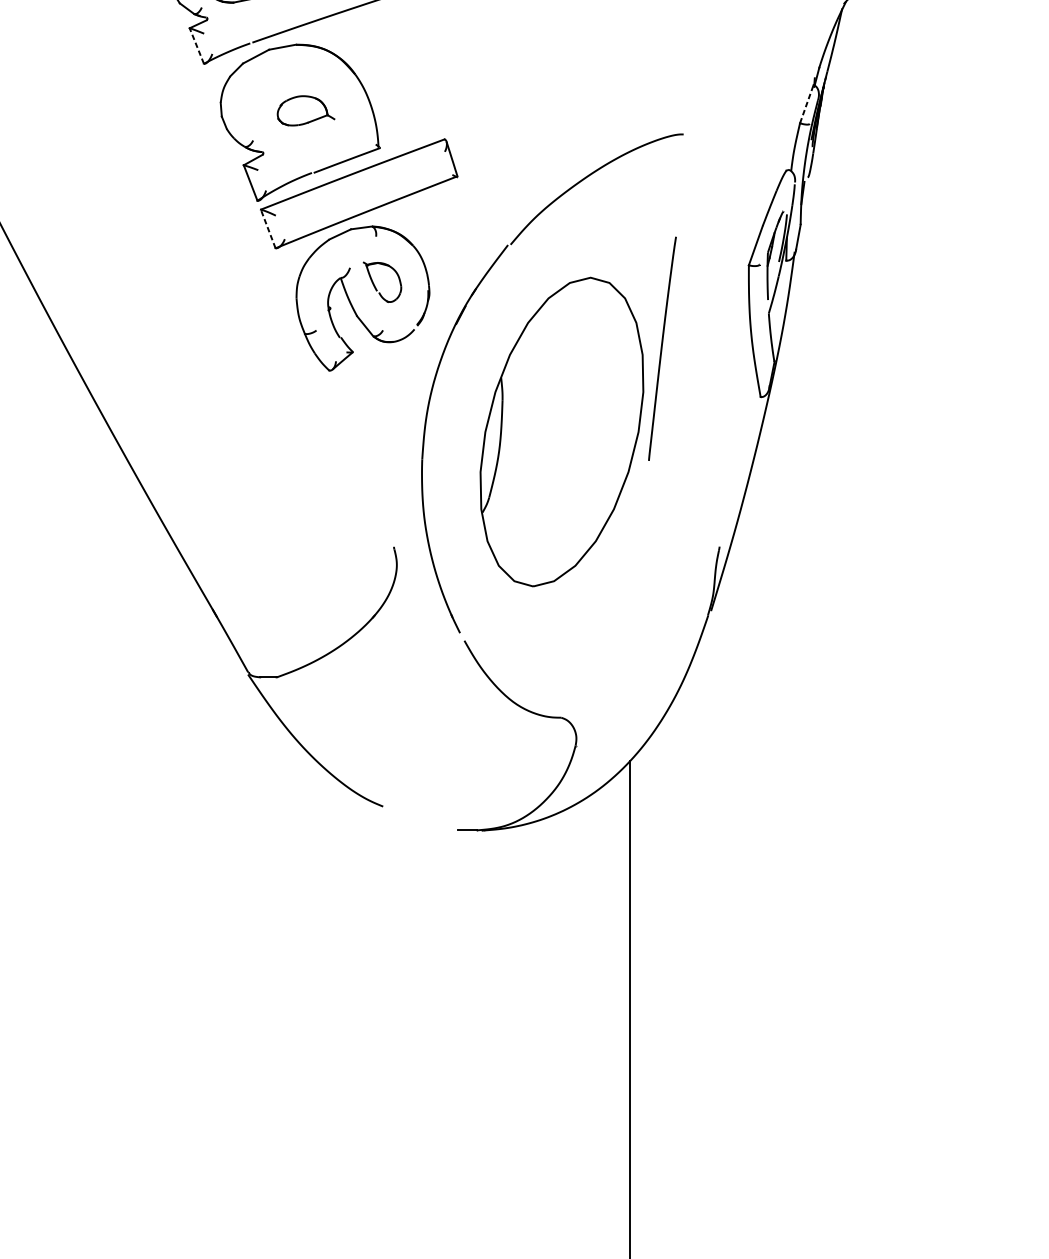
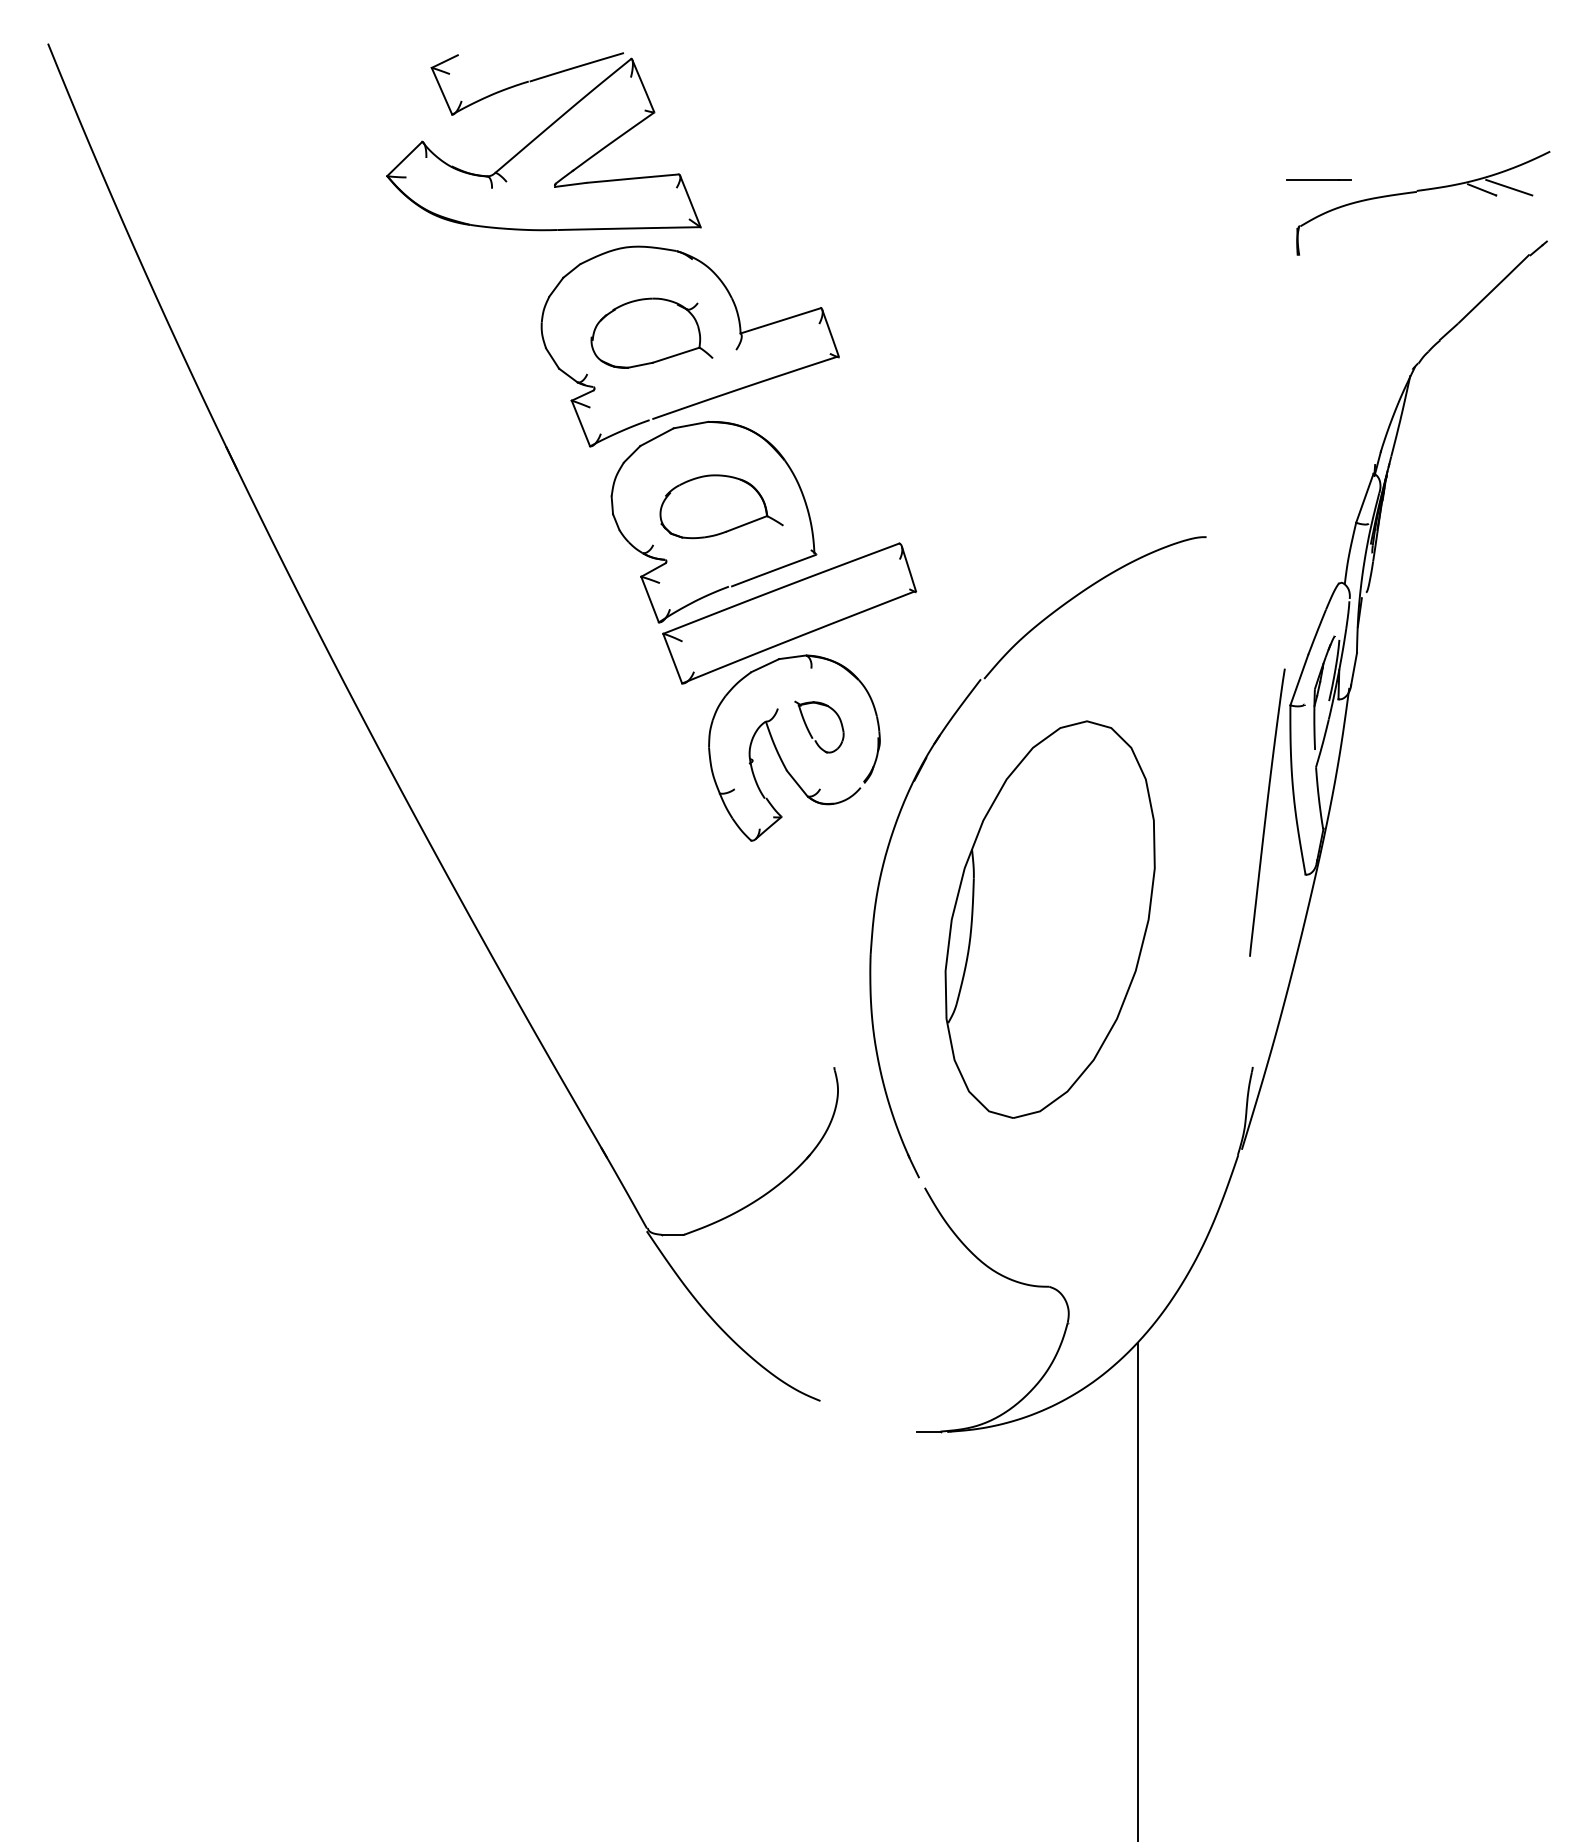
line: (196, 46) -> (580, 423), dashed -> solid
line: (807, 103) -> (1365, 497), dashed -> solid
part: (306, 110) -> (721, 506), size x1.67
line: (268, 228) -> (672, 658), dashed -> solid
curve: (662, 348) -> (1267, 812), moved

